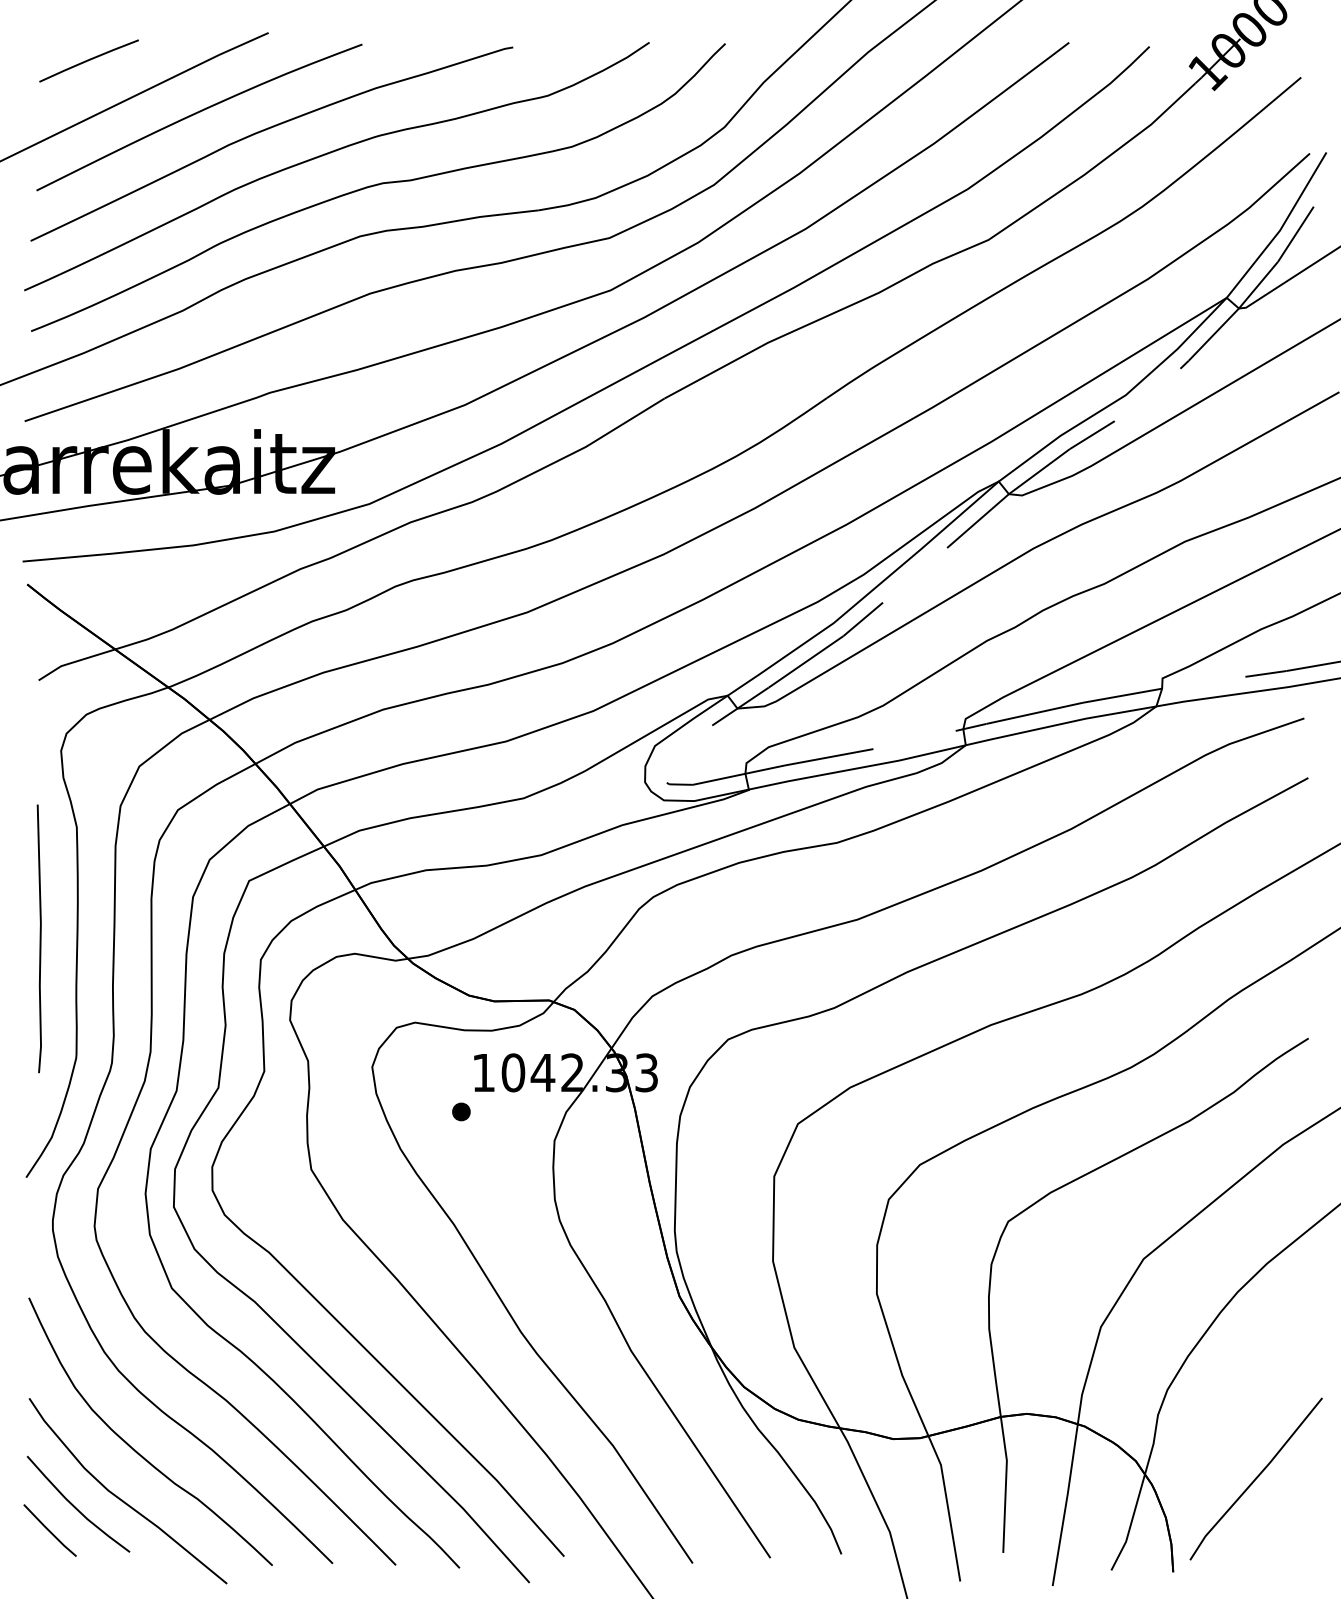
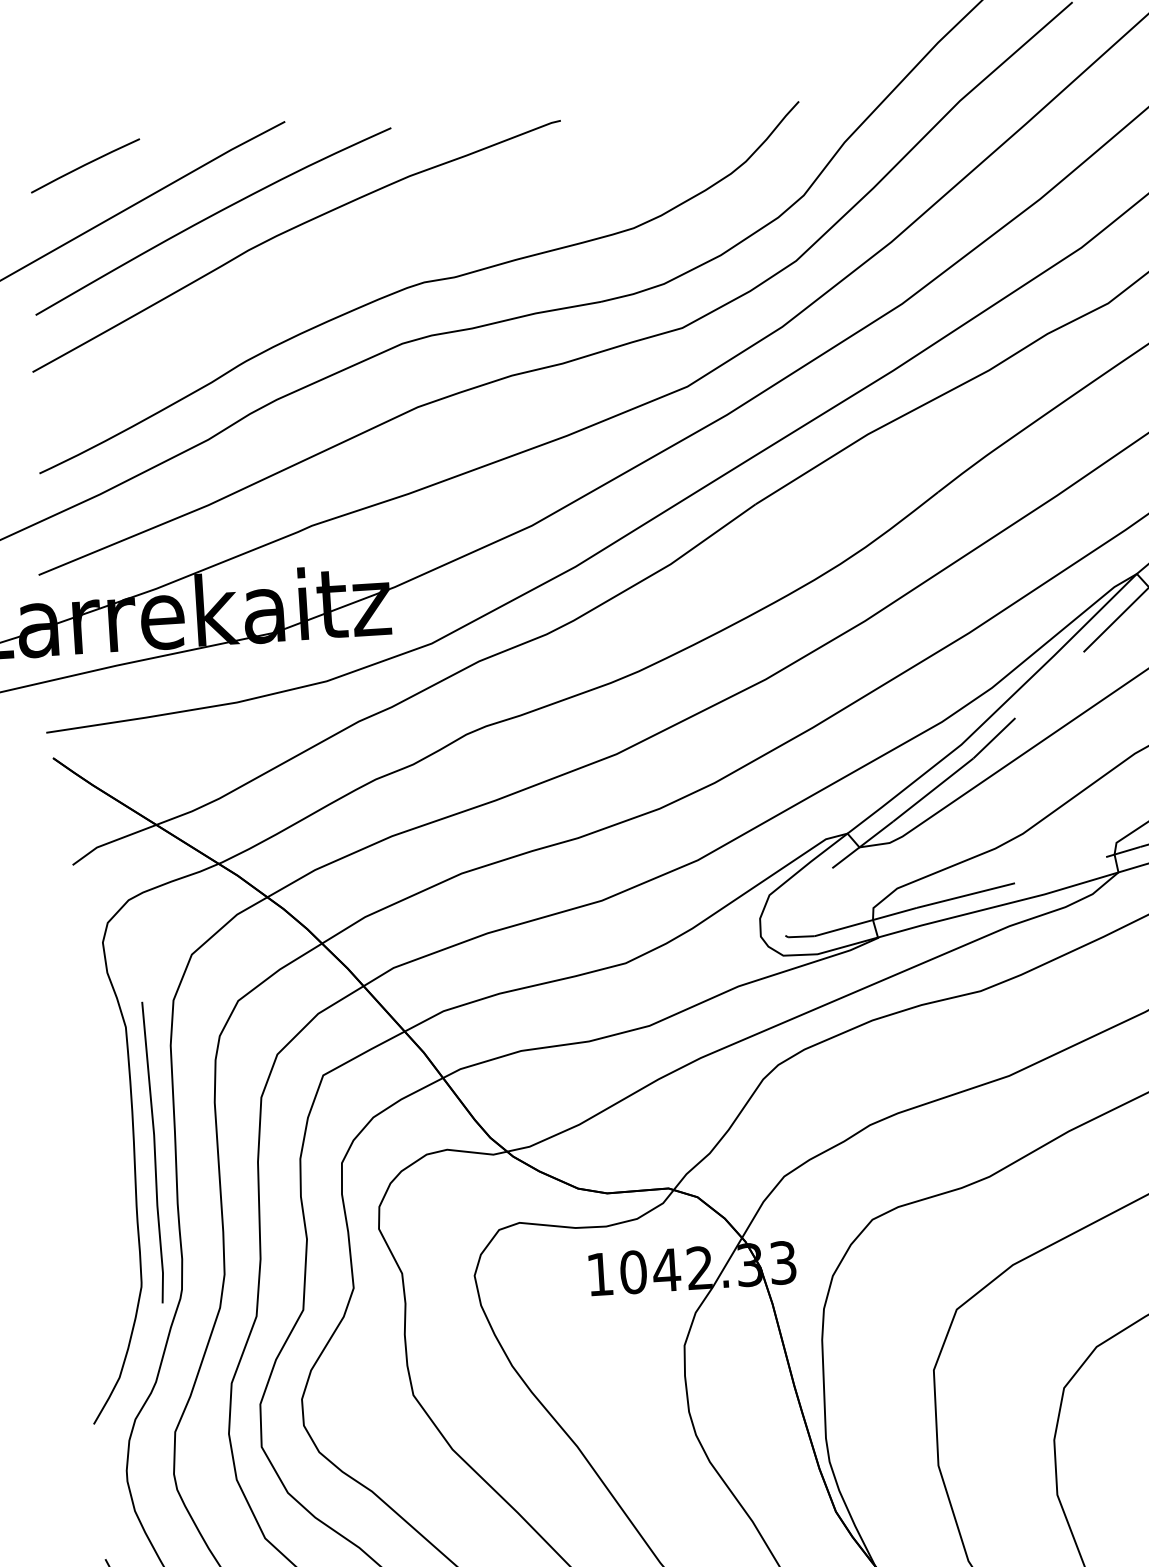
curve: (331, 153) -> (364, 252), removed
line: (39, 938) -> (153, 1152), moved
part: (461, 1111) -> (577, 1319), removed

